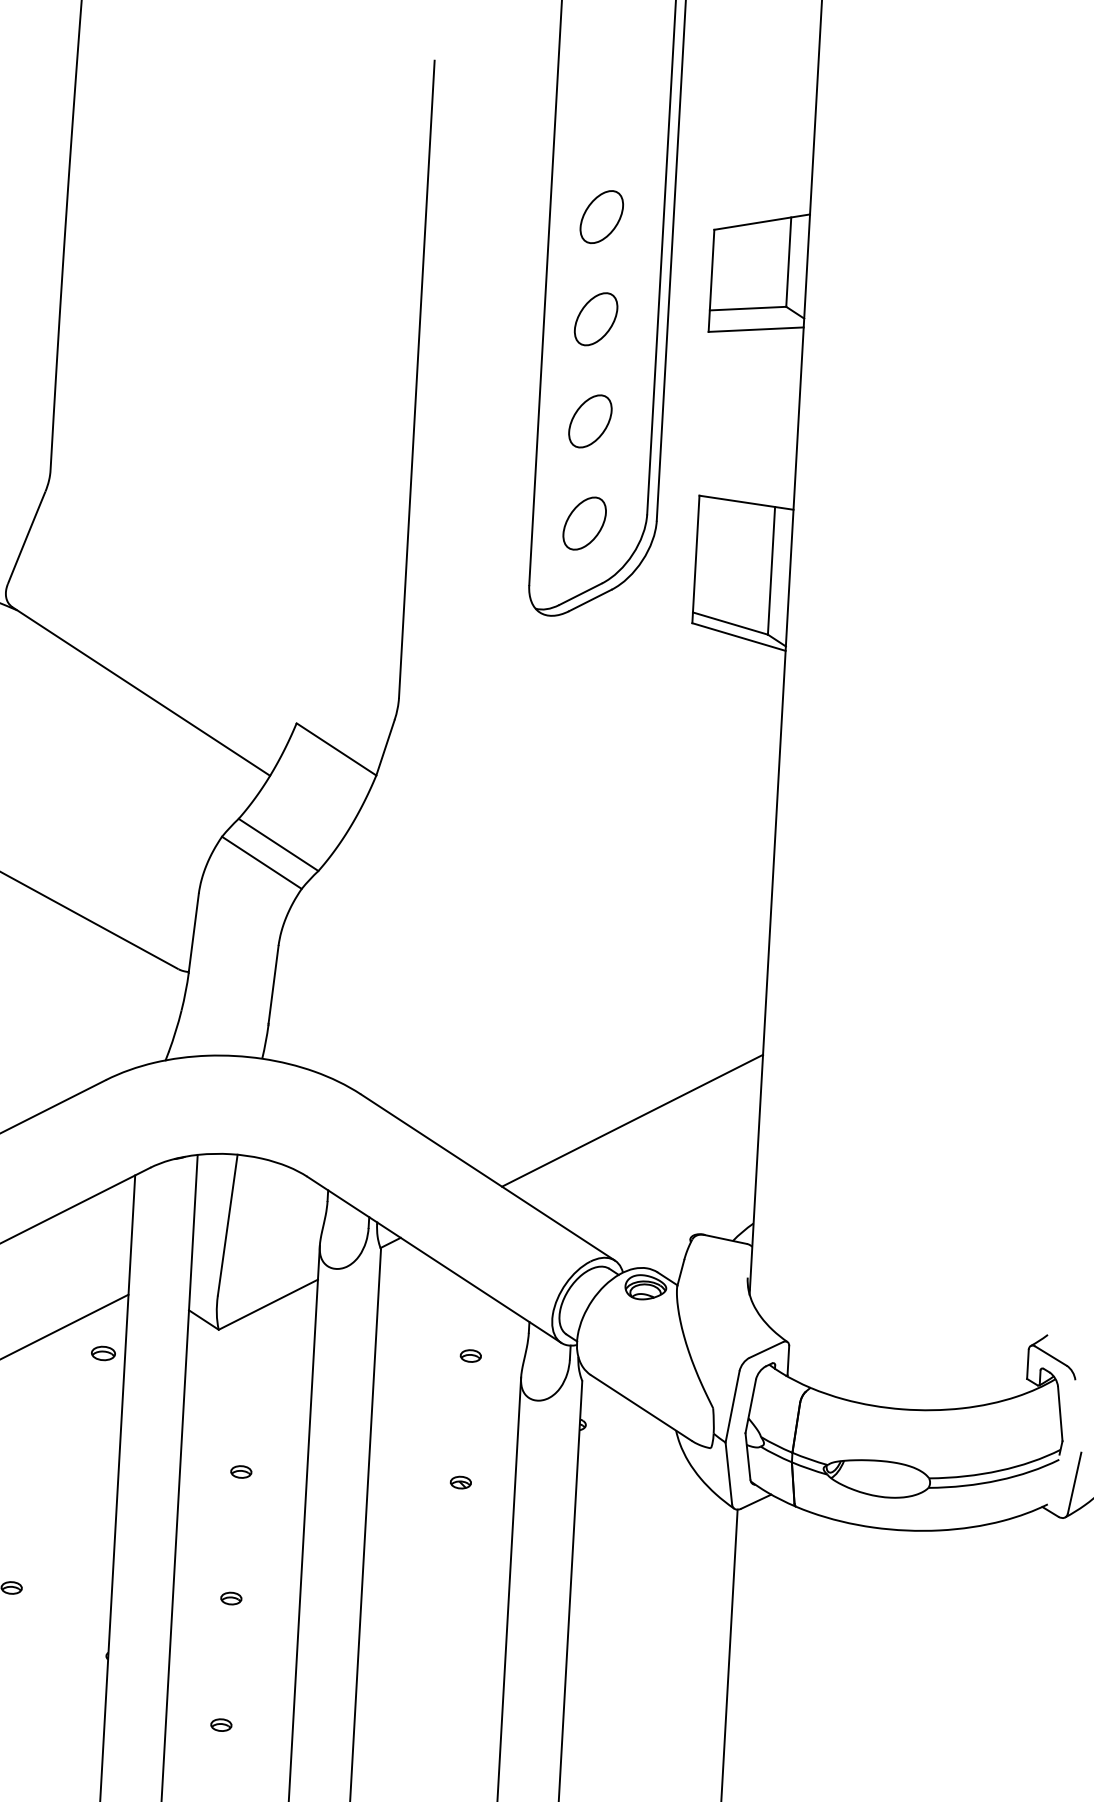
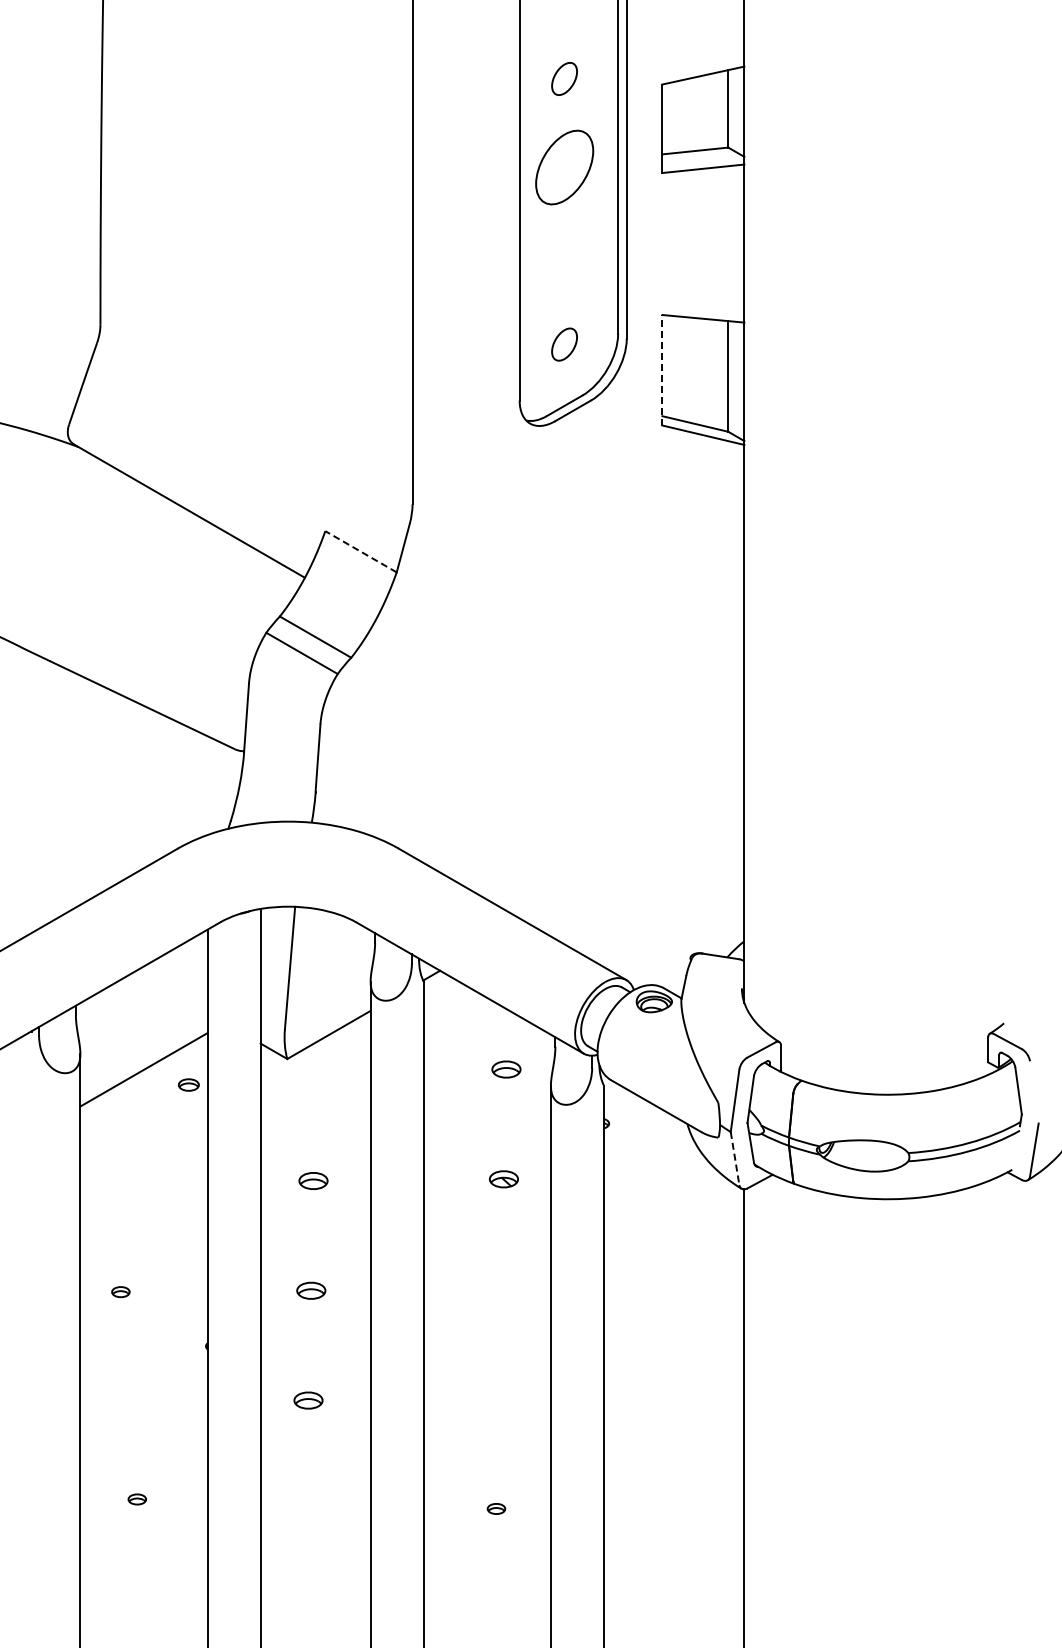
part: (601, 216) -> (564, 78), size x0.7
part: (596, 319) -> (564, 167), size x1.6
part: (590, 420) -> (564, 255), removed
part: (584, 523) -> (564, 344), size x0.7
line: (696, 558) -> (662, 369), solid -> dashed
line: (335, 749) -> (360, 551), solid -> dashed
line: (632, 1120) -> (634, 858), removed
part: (470, 1356) -> (506, 1069), size x1.6
part: (241, 1471) -> (313, 1180), size x1.6
line: (729, 1473) -> (735, 1158), solid -> dashed
part: (460, 1482) -> (503, 1179), size x1.6
part: (230, 1598) -> (310, 1290), size x1.6
part: (221, 1725) -> (308, 1400), size x1.6

